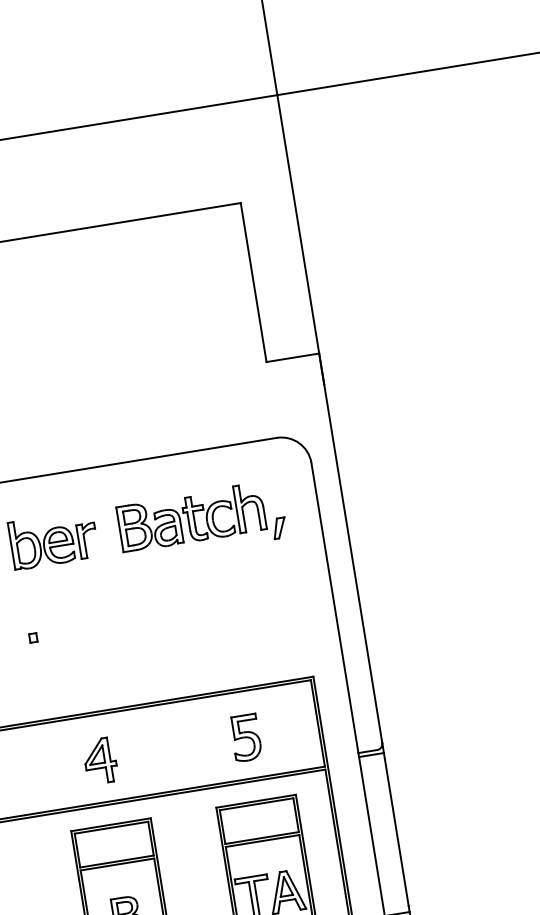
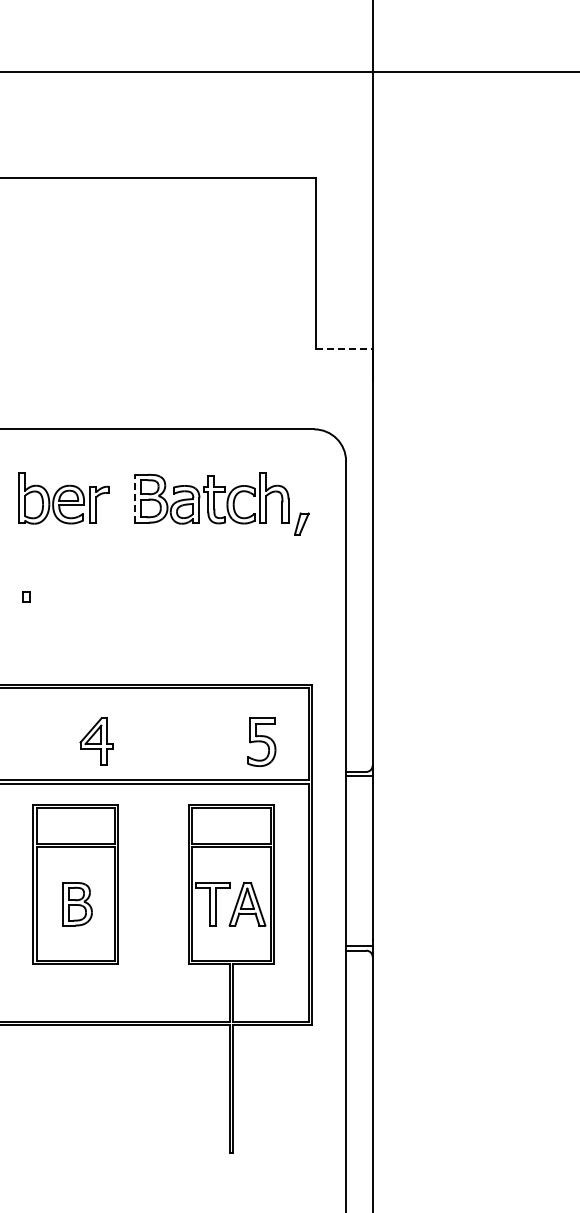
line: (293, 357) -> (345, 348), solid -> dashed
line: (120, 529) -> (135, 498), solid -> dashed
part: (246, 737) -> (261, 741), moved
part: (100, 760) -> (96, 741), moved

